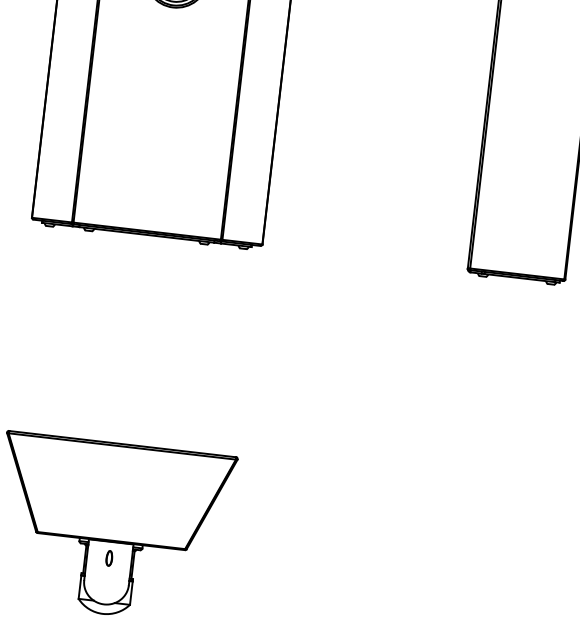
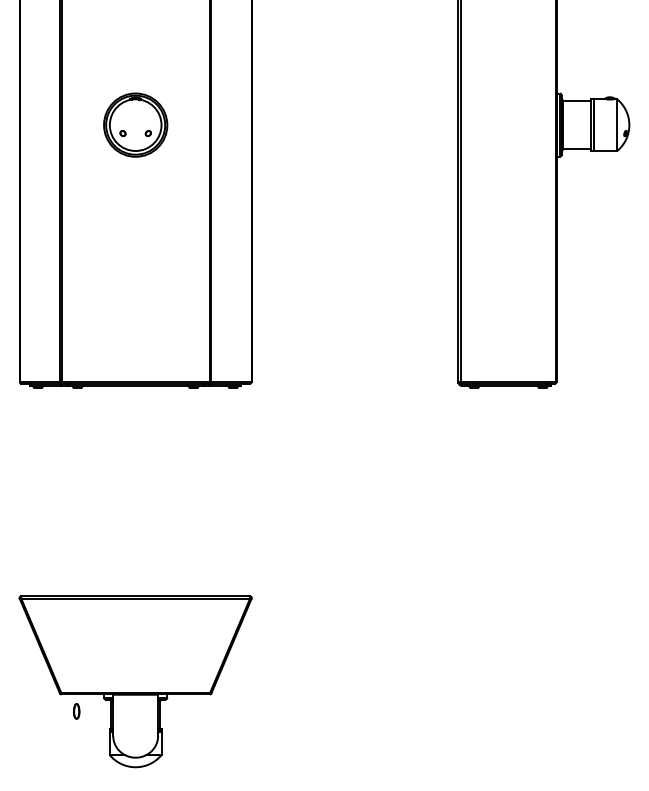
part: (109, 558) -> (76, 711), moved

